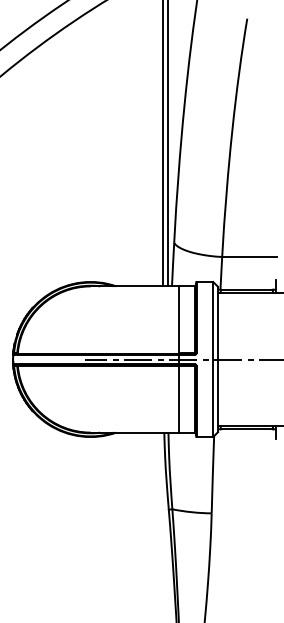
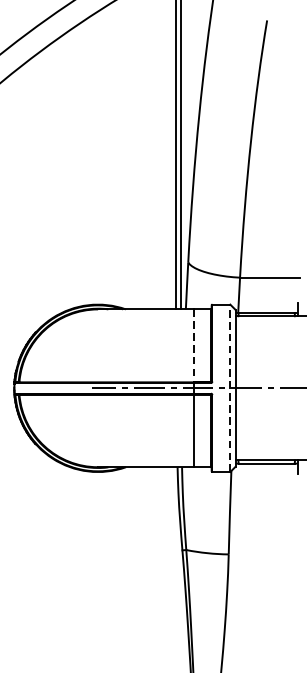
line: (179, 320) -> (193, 346), solid -> dashed
line: (213, 359) -> (230, 388), solid -> dashed

